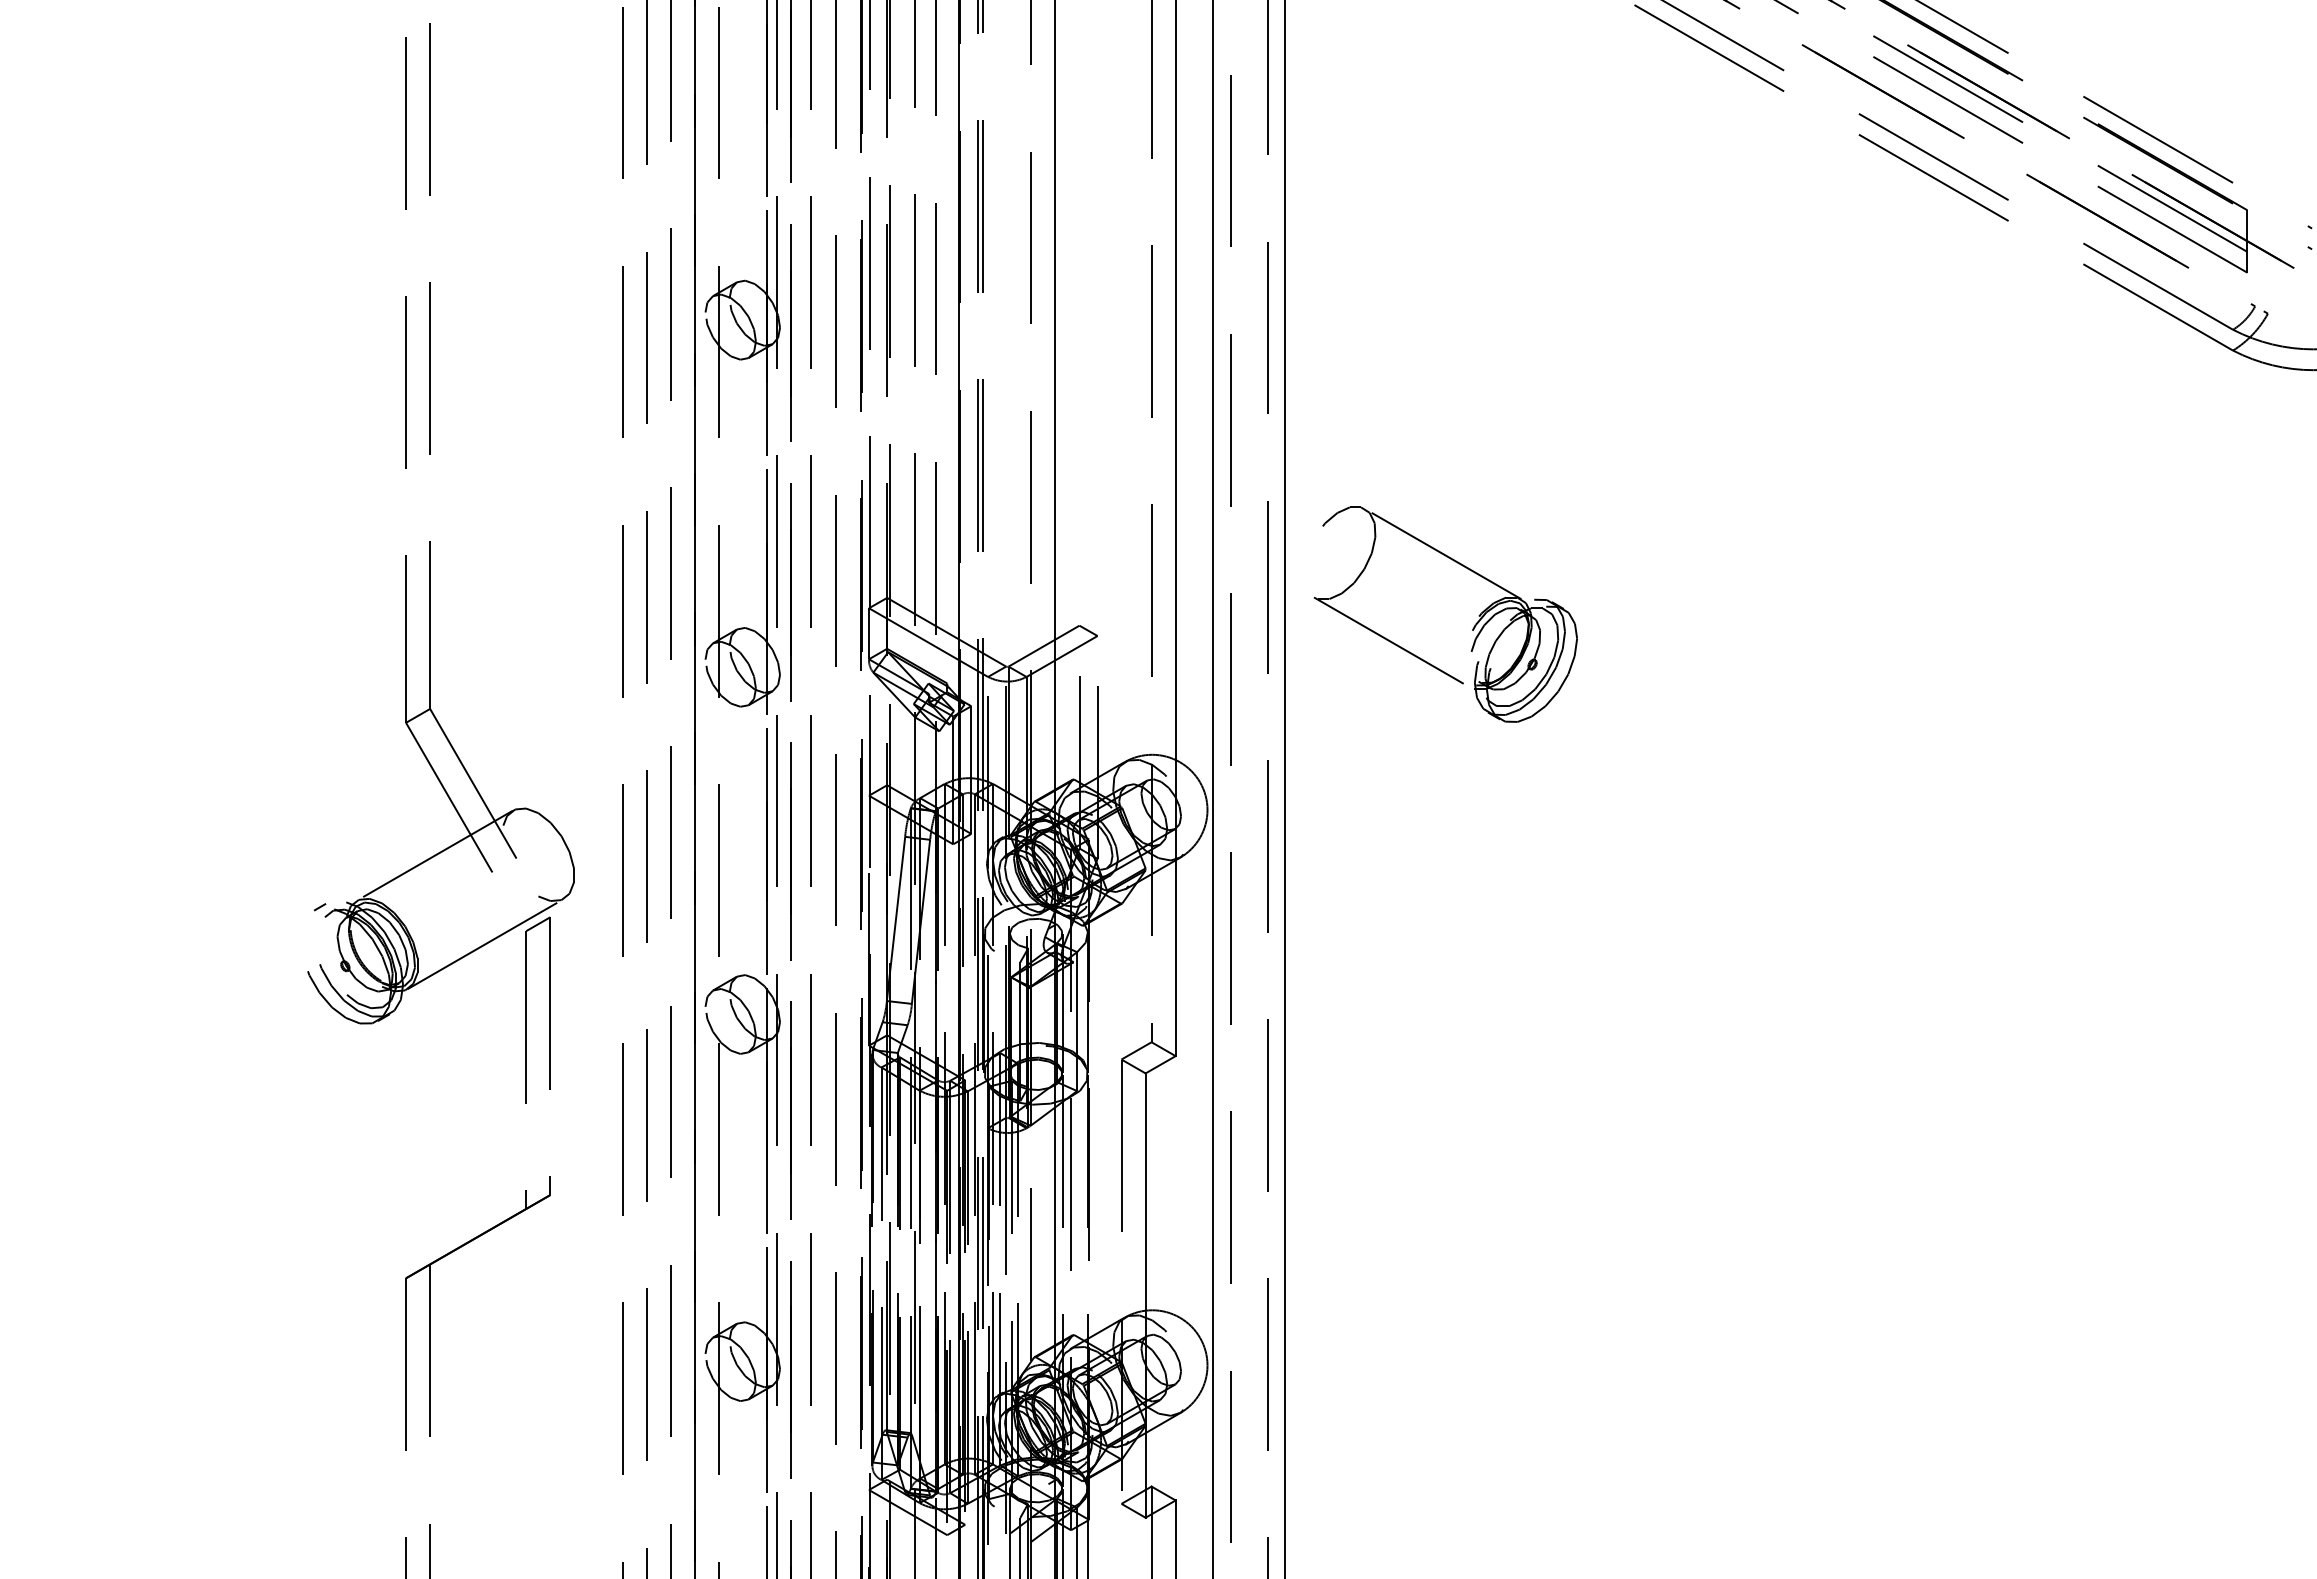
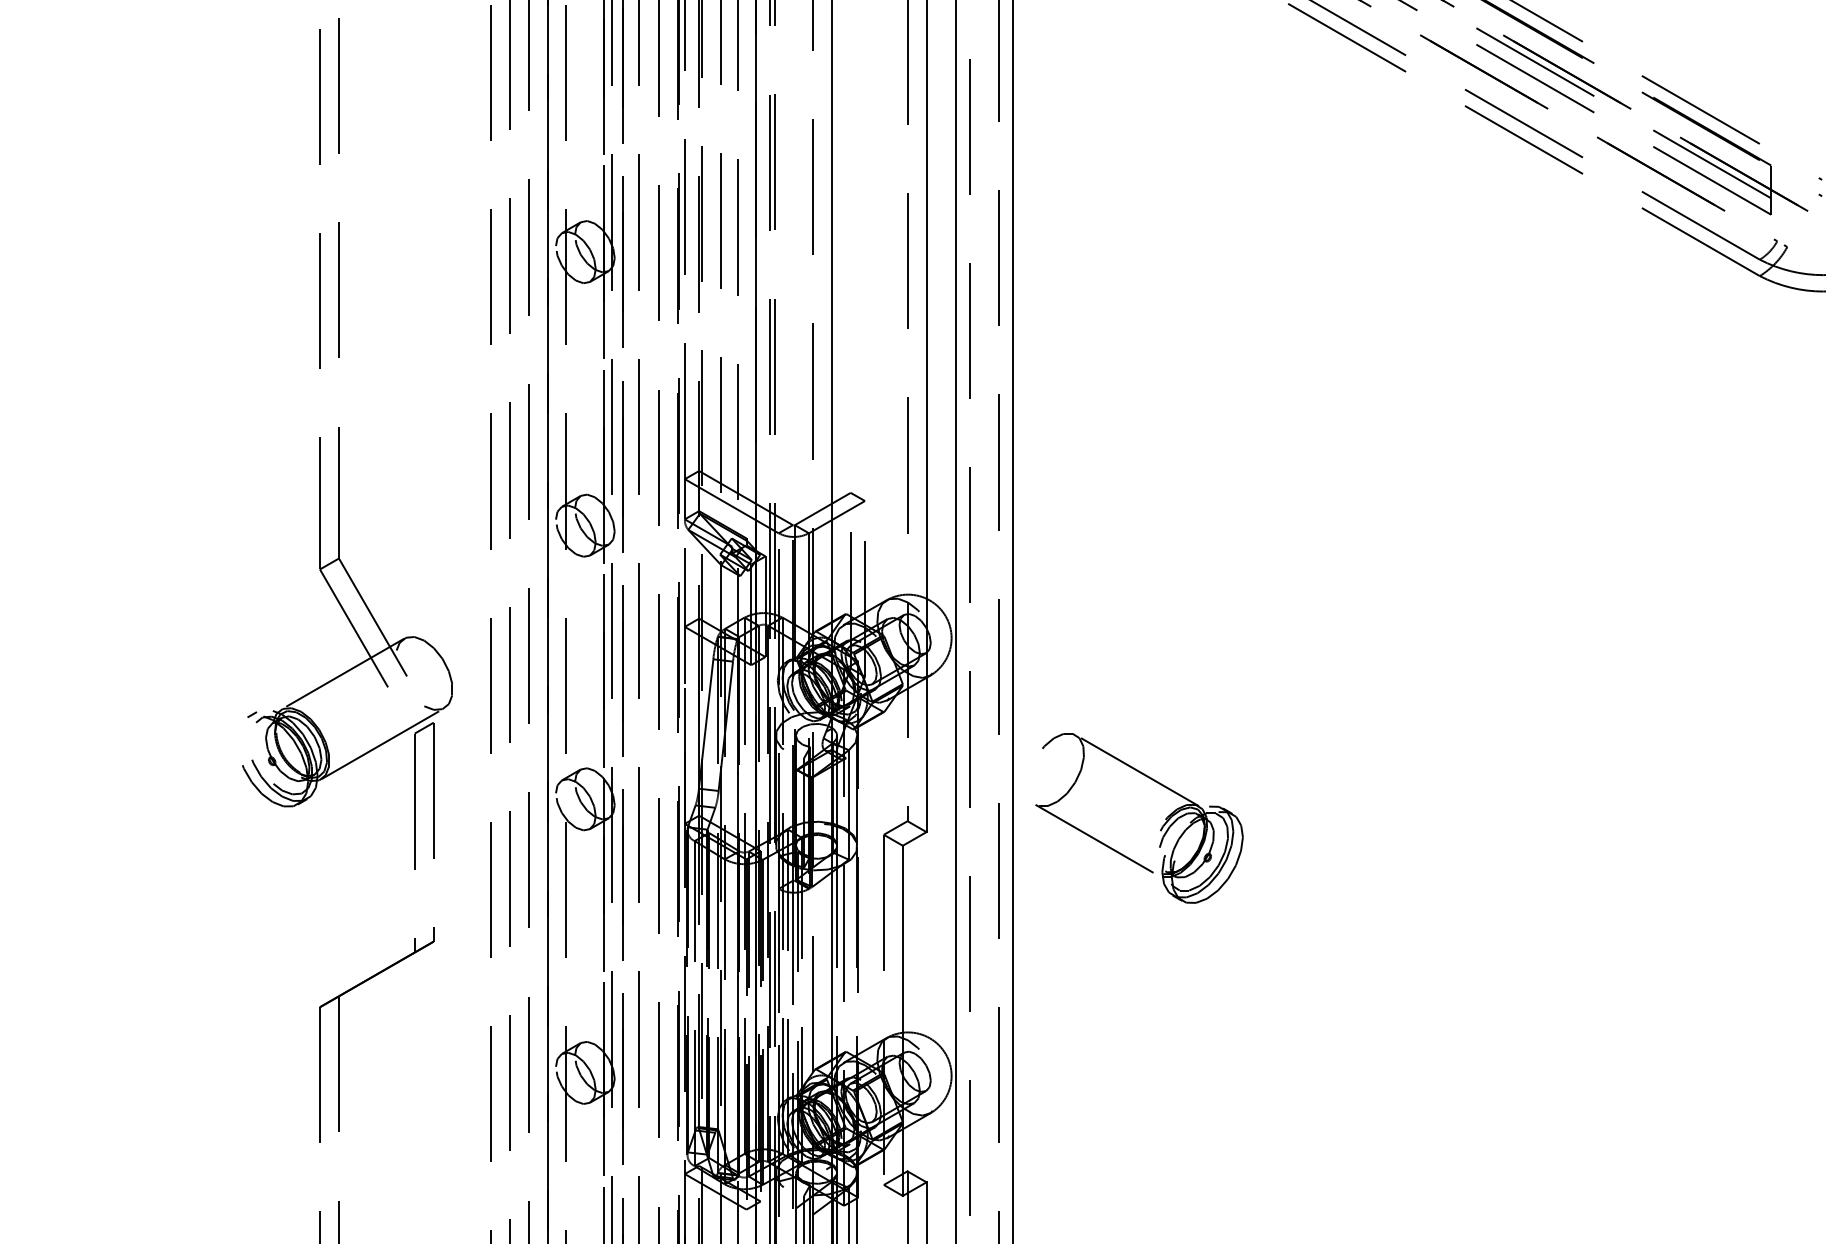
part: (1472, 628) -> (1160, 829), moved

